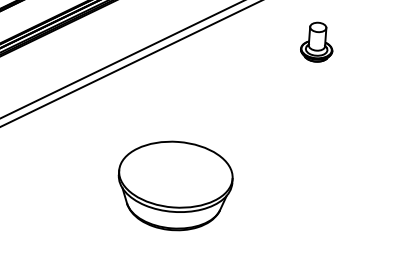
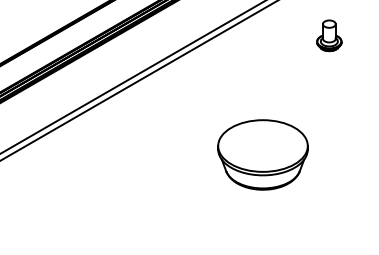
part: (317, 41) -> (329, 35), moved
part: (174, 185) -> (262, 154), moved

